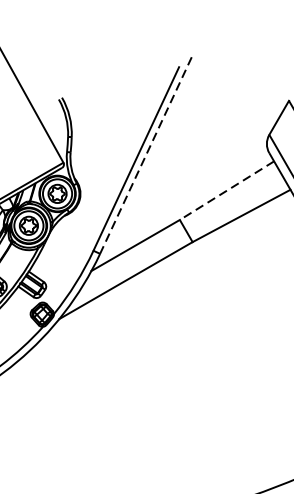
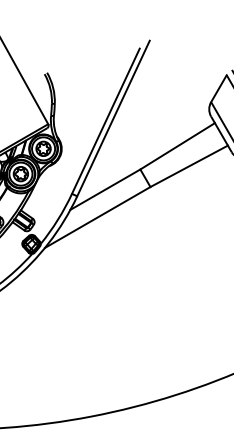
line: (145, 155) -> (113, 118), dashed -> solid
line: (226, 190) -> (177, 146), dashed -> solid

